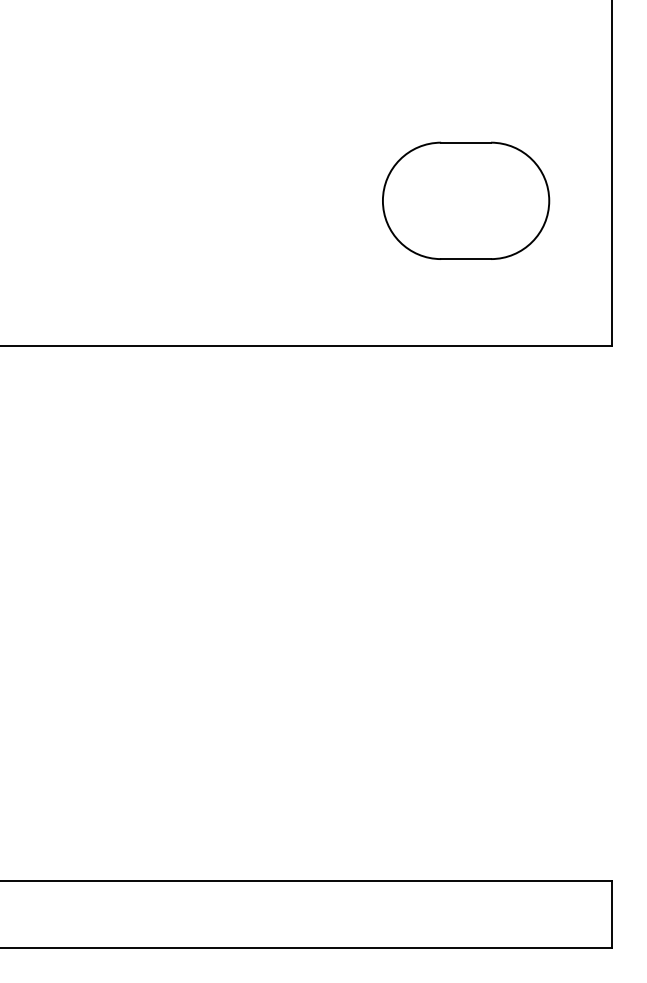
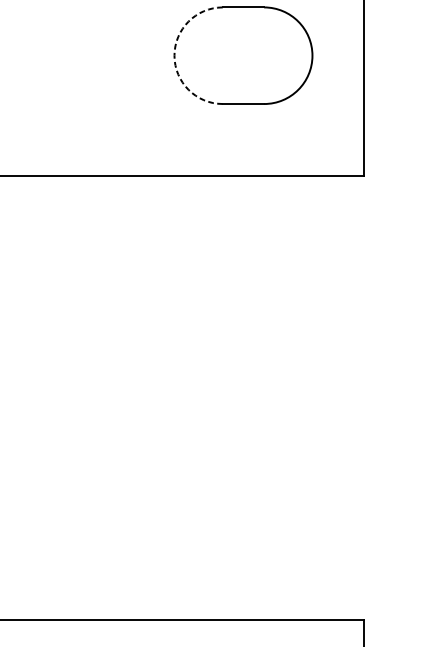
arc: (382, 200) -> (174, 55), solid -> dashed

